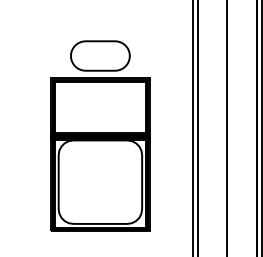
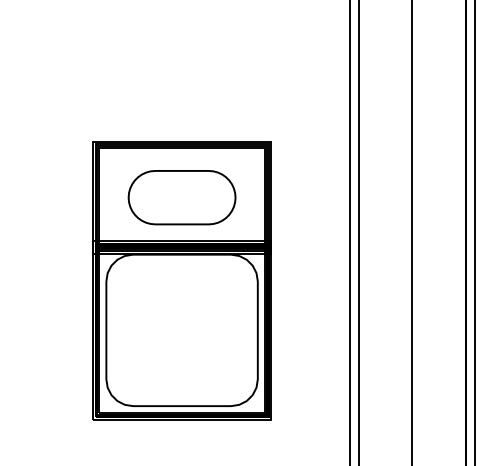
part: (100, 55) -> (182, 196), moved

